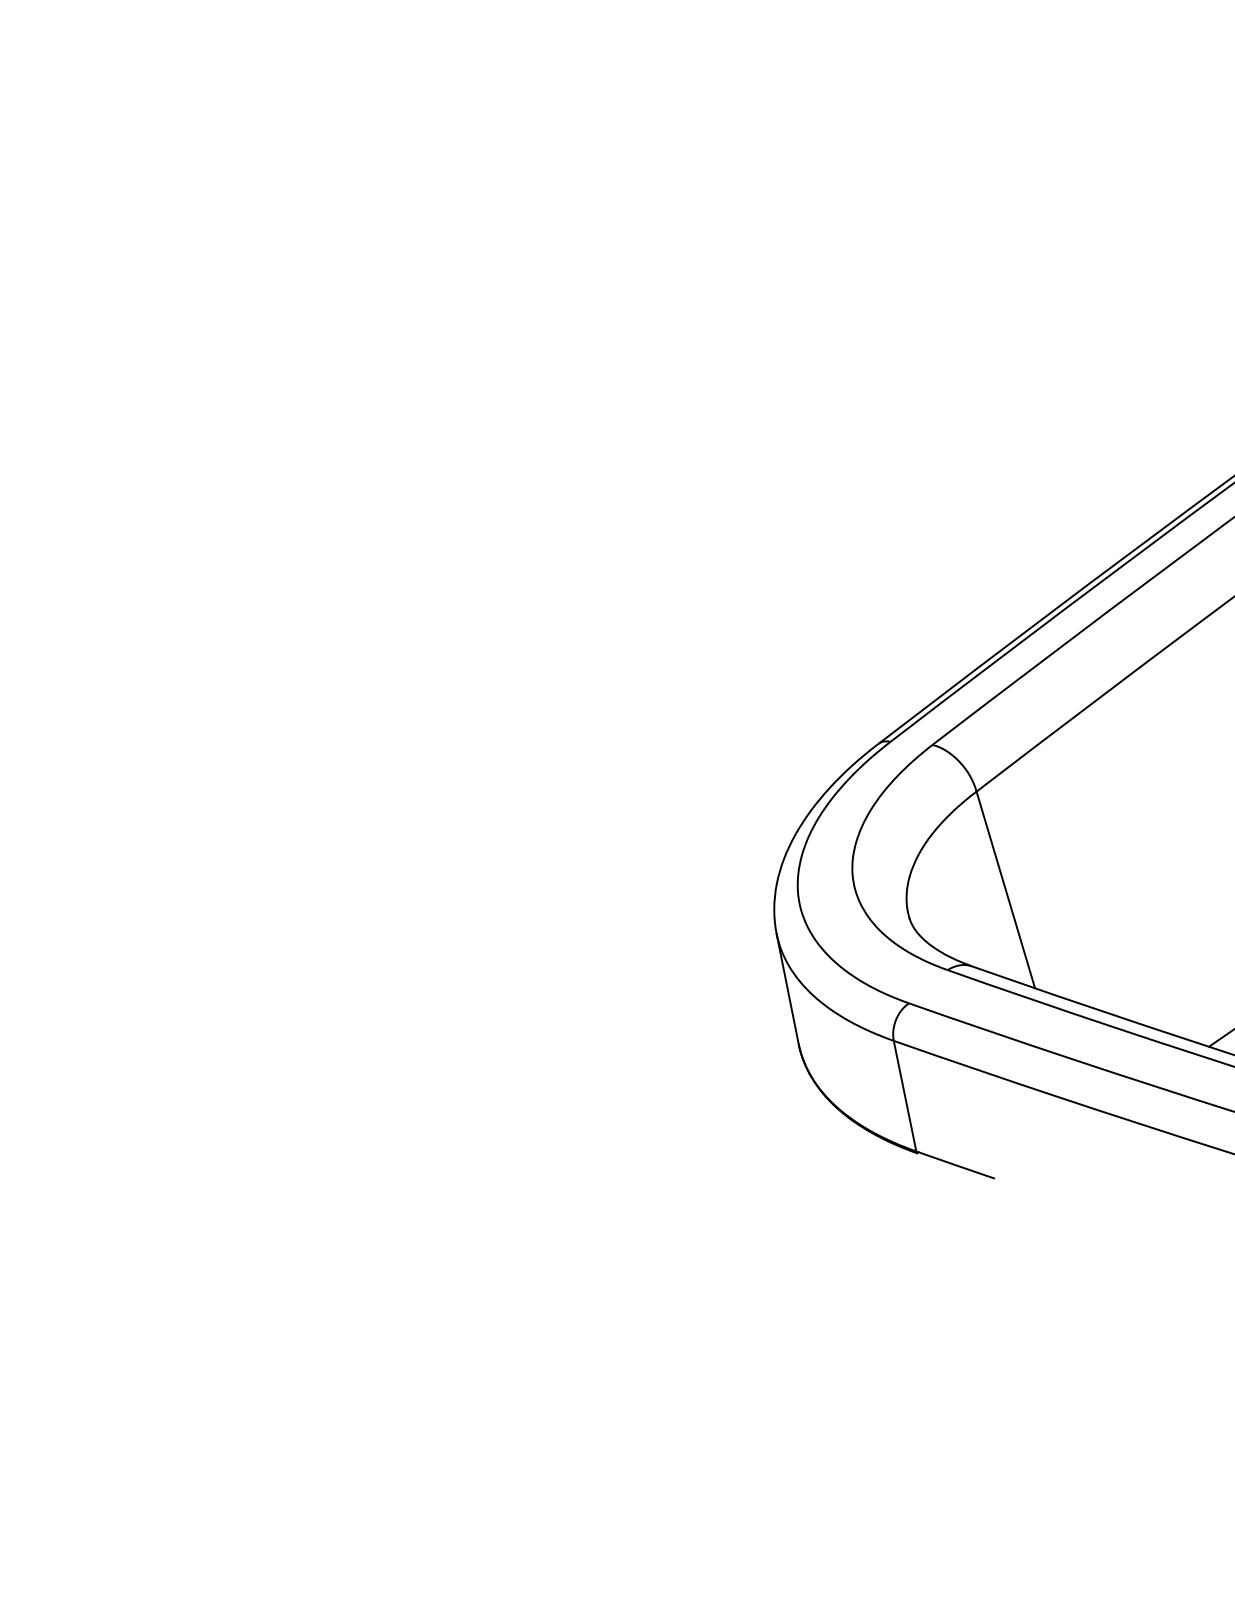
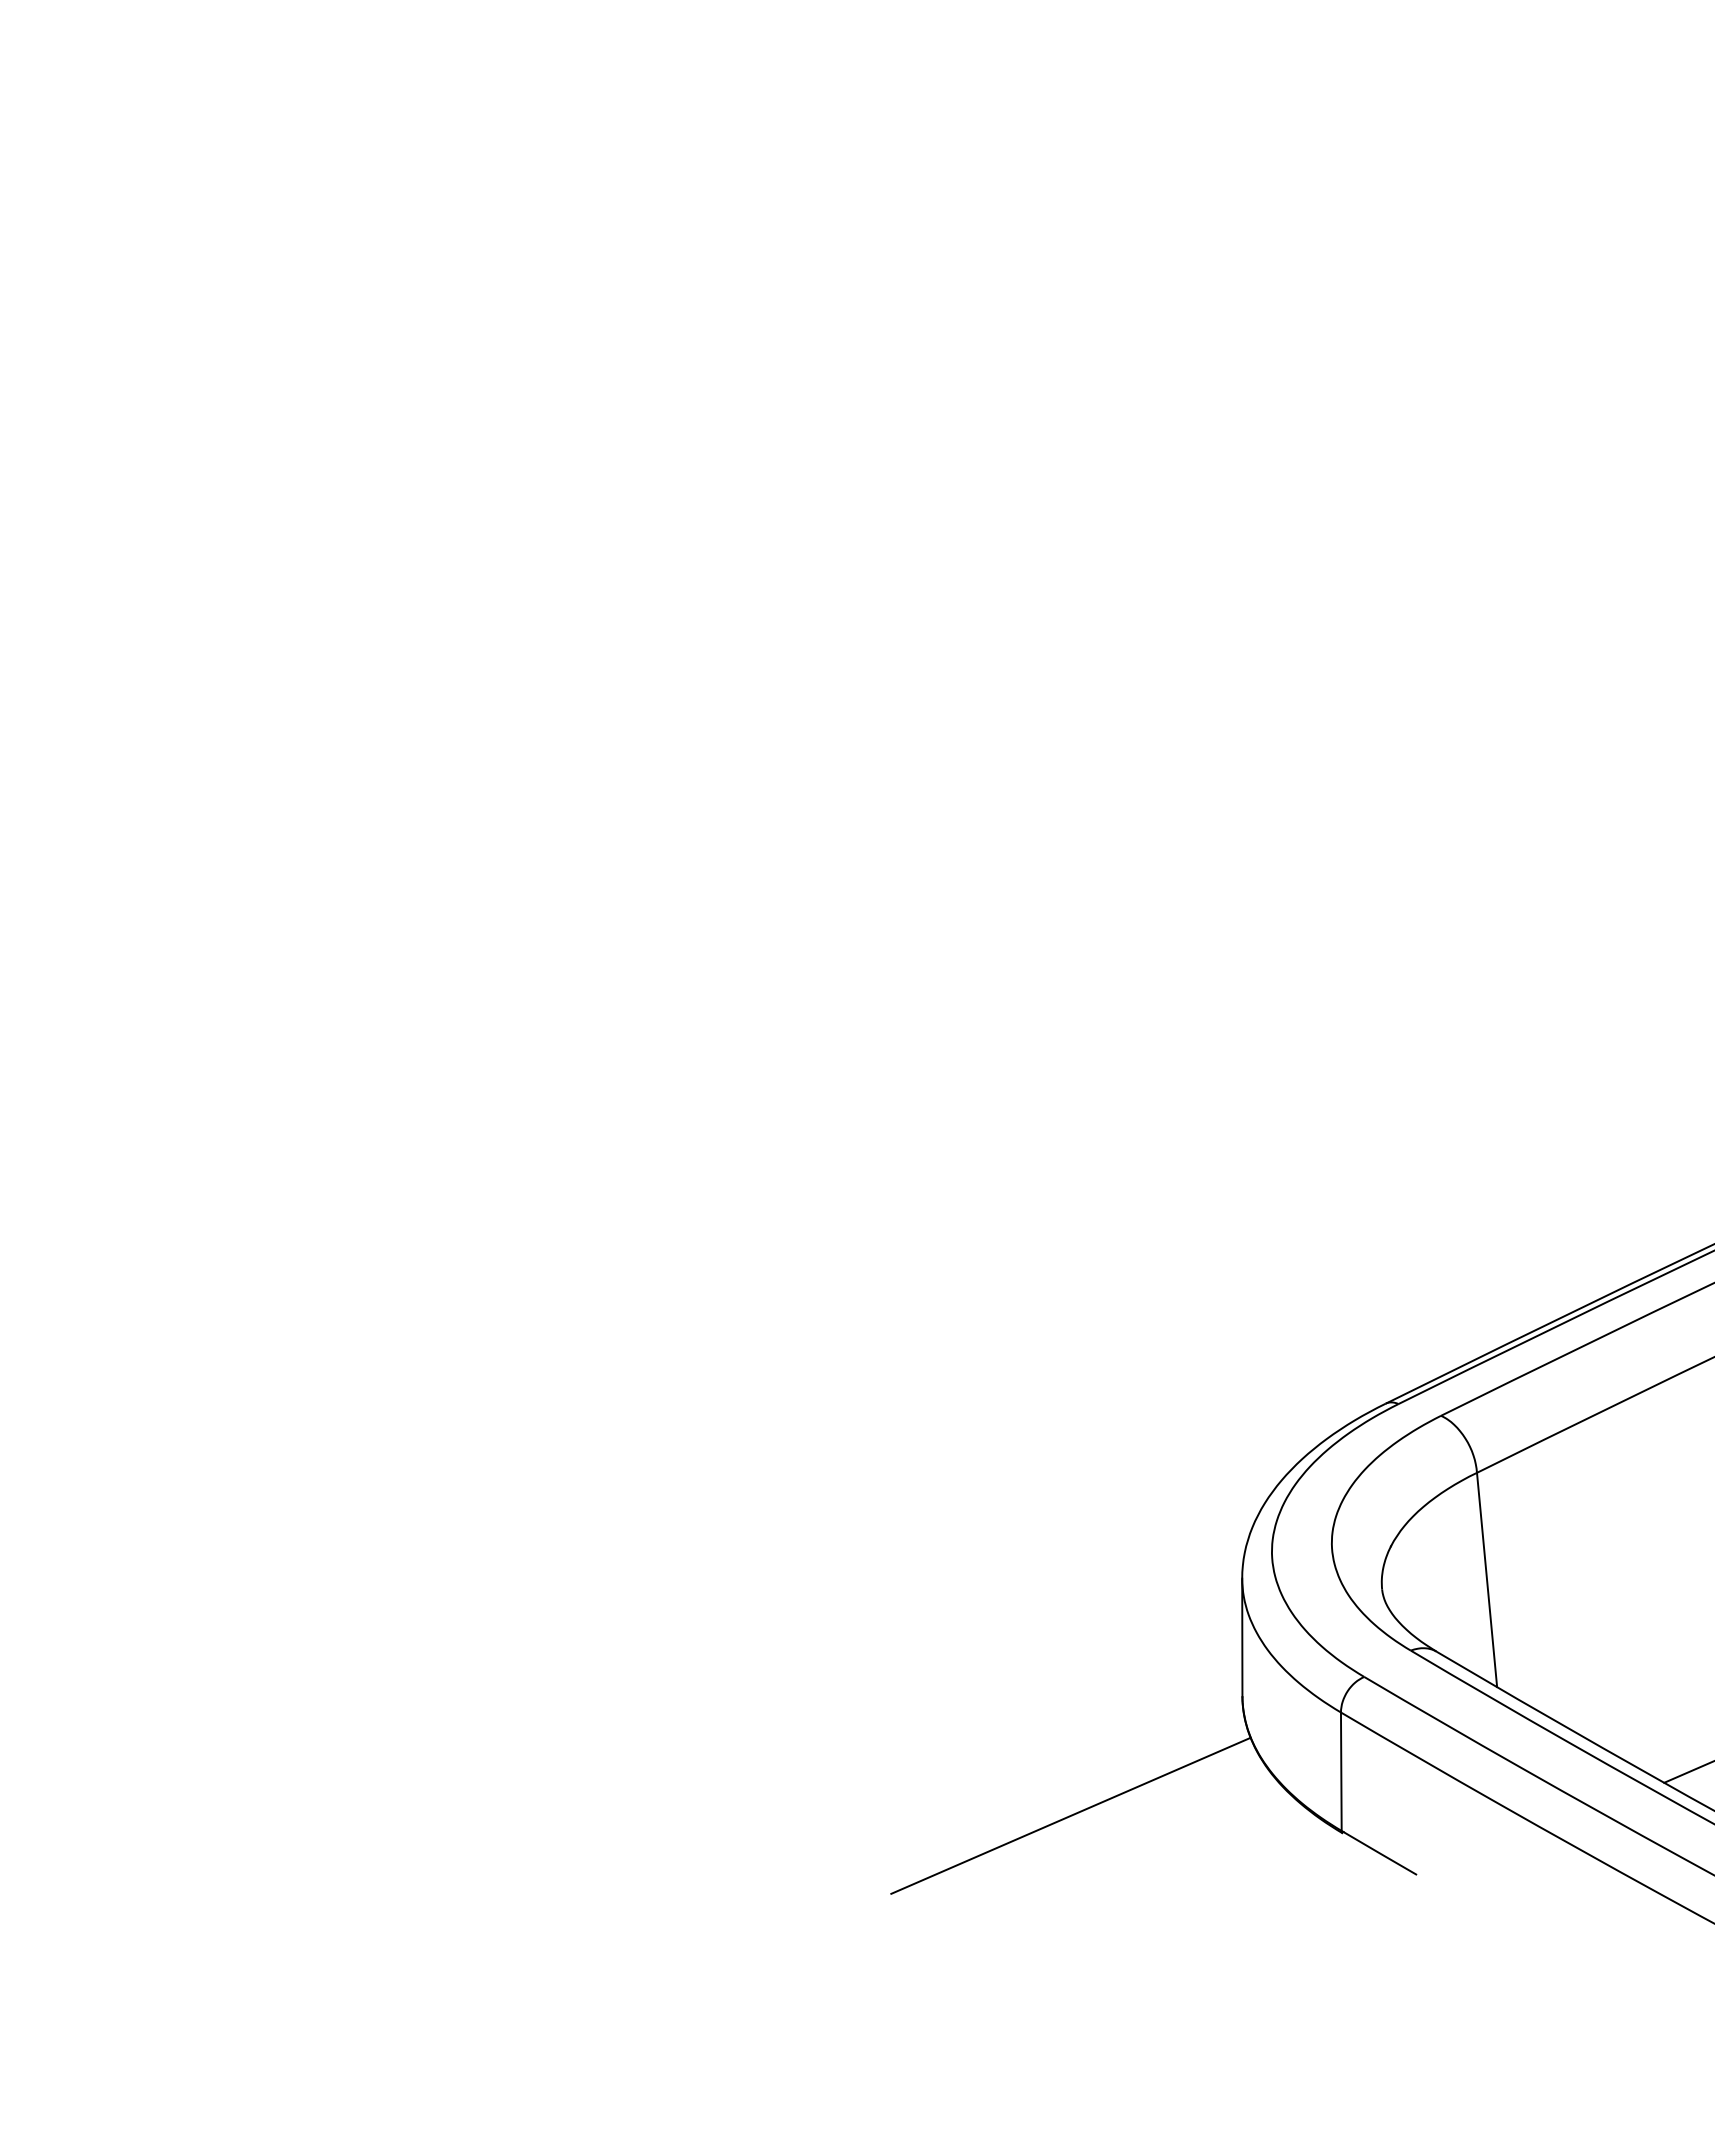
line: (659, 1187) -> (1070, 1815), added

